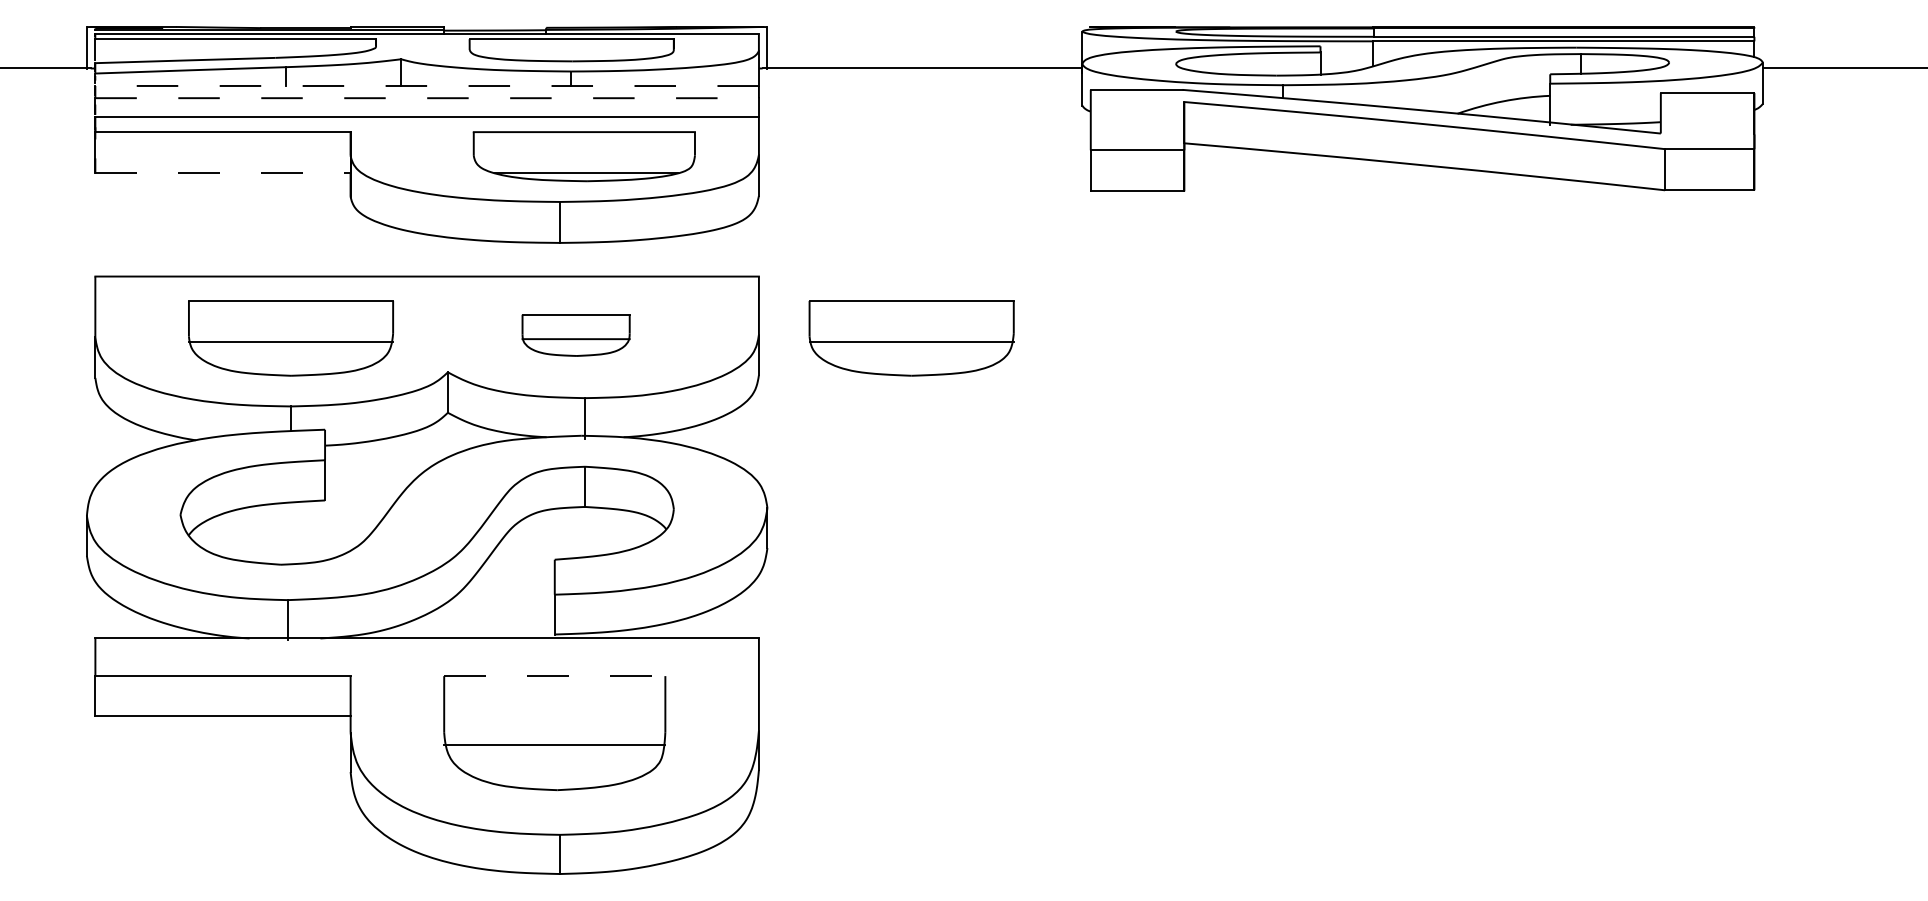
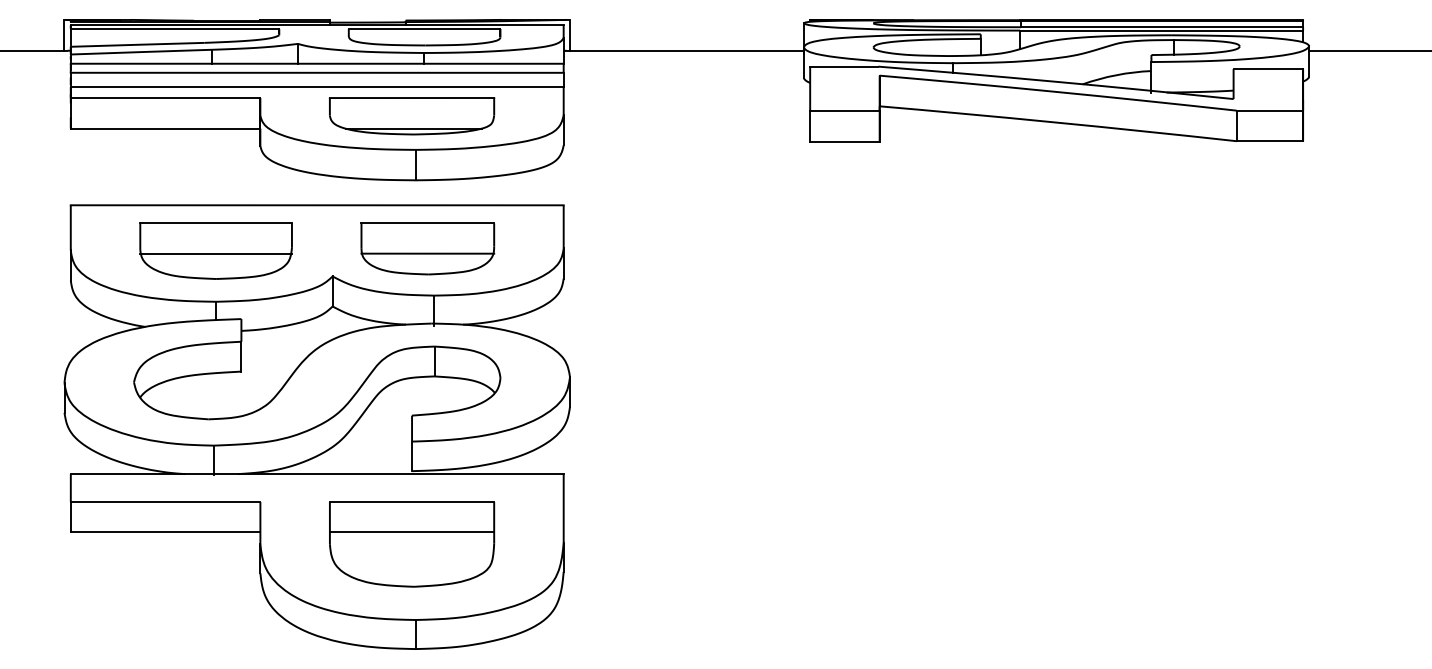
line: (426, 85) -> (316, 63), dashed -> solid
line: (427, 97) -> (317, 72), dashed -> solid
part: (583, 157) -> (411, 116), moved
line: (222, 173) -> (165, 128), dashed -> solid
part: (575, 334) -> (427, 248), size x1.67
part: (910, 337) -> (676, 250), removed
line: (555, 676) -> (412, 502), dashed -> solid
line: (554, 745) -> (411, 531), moved

